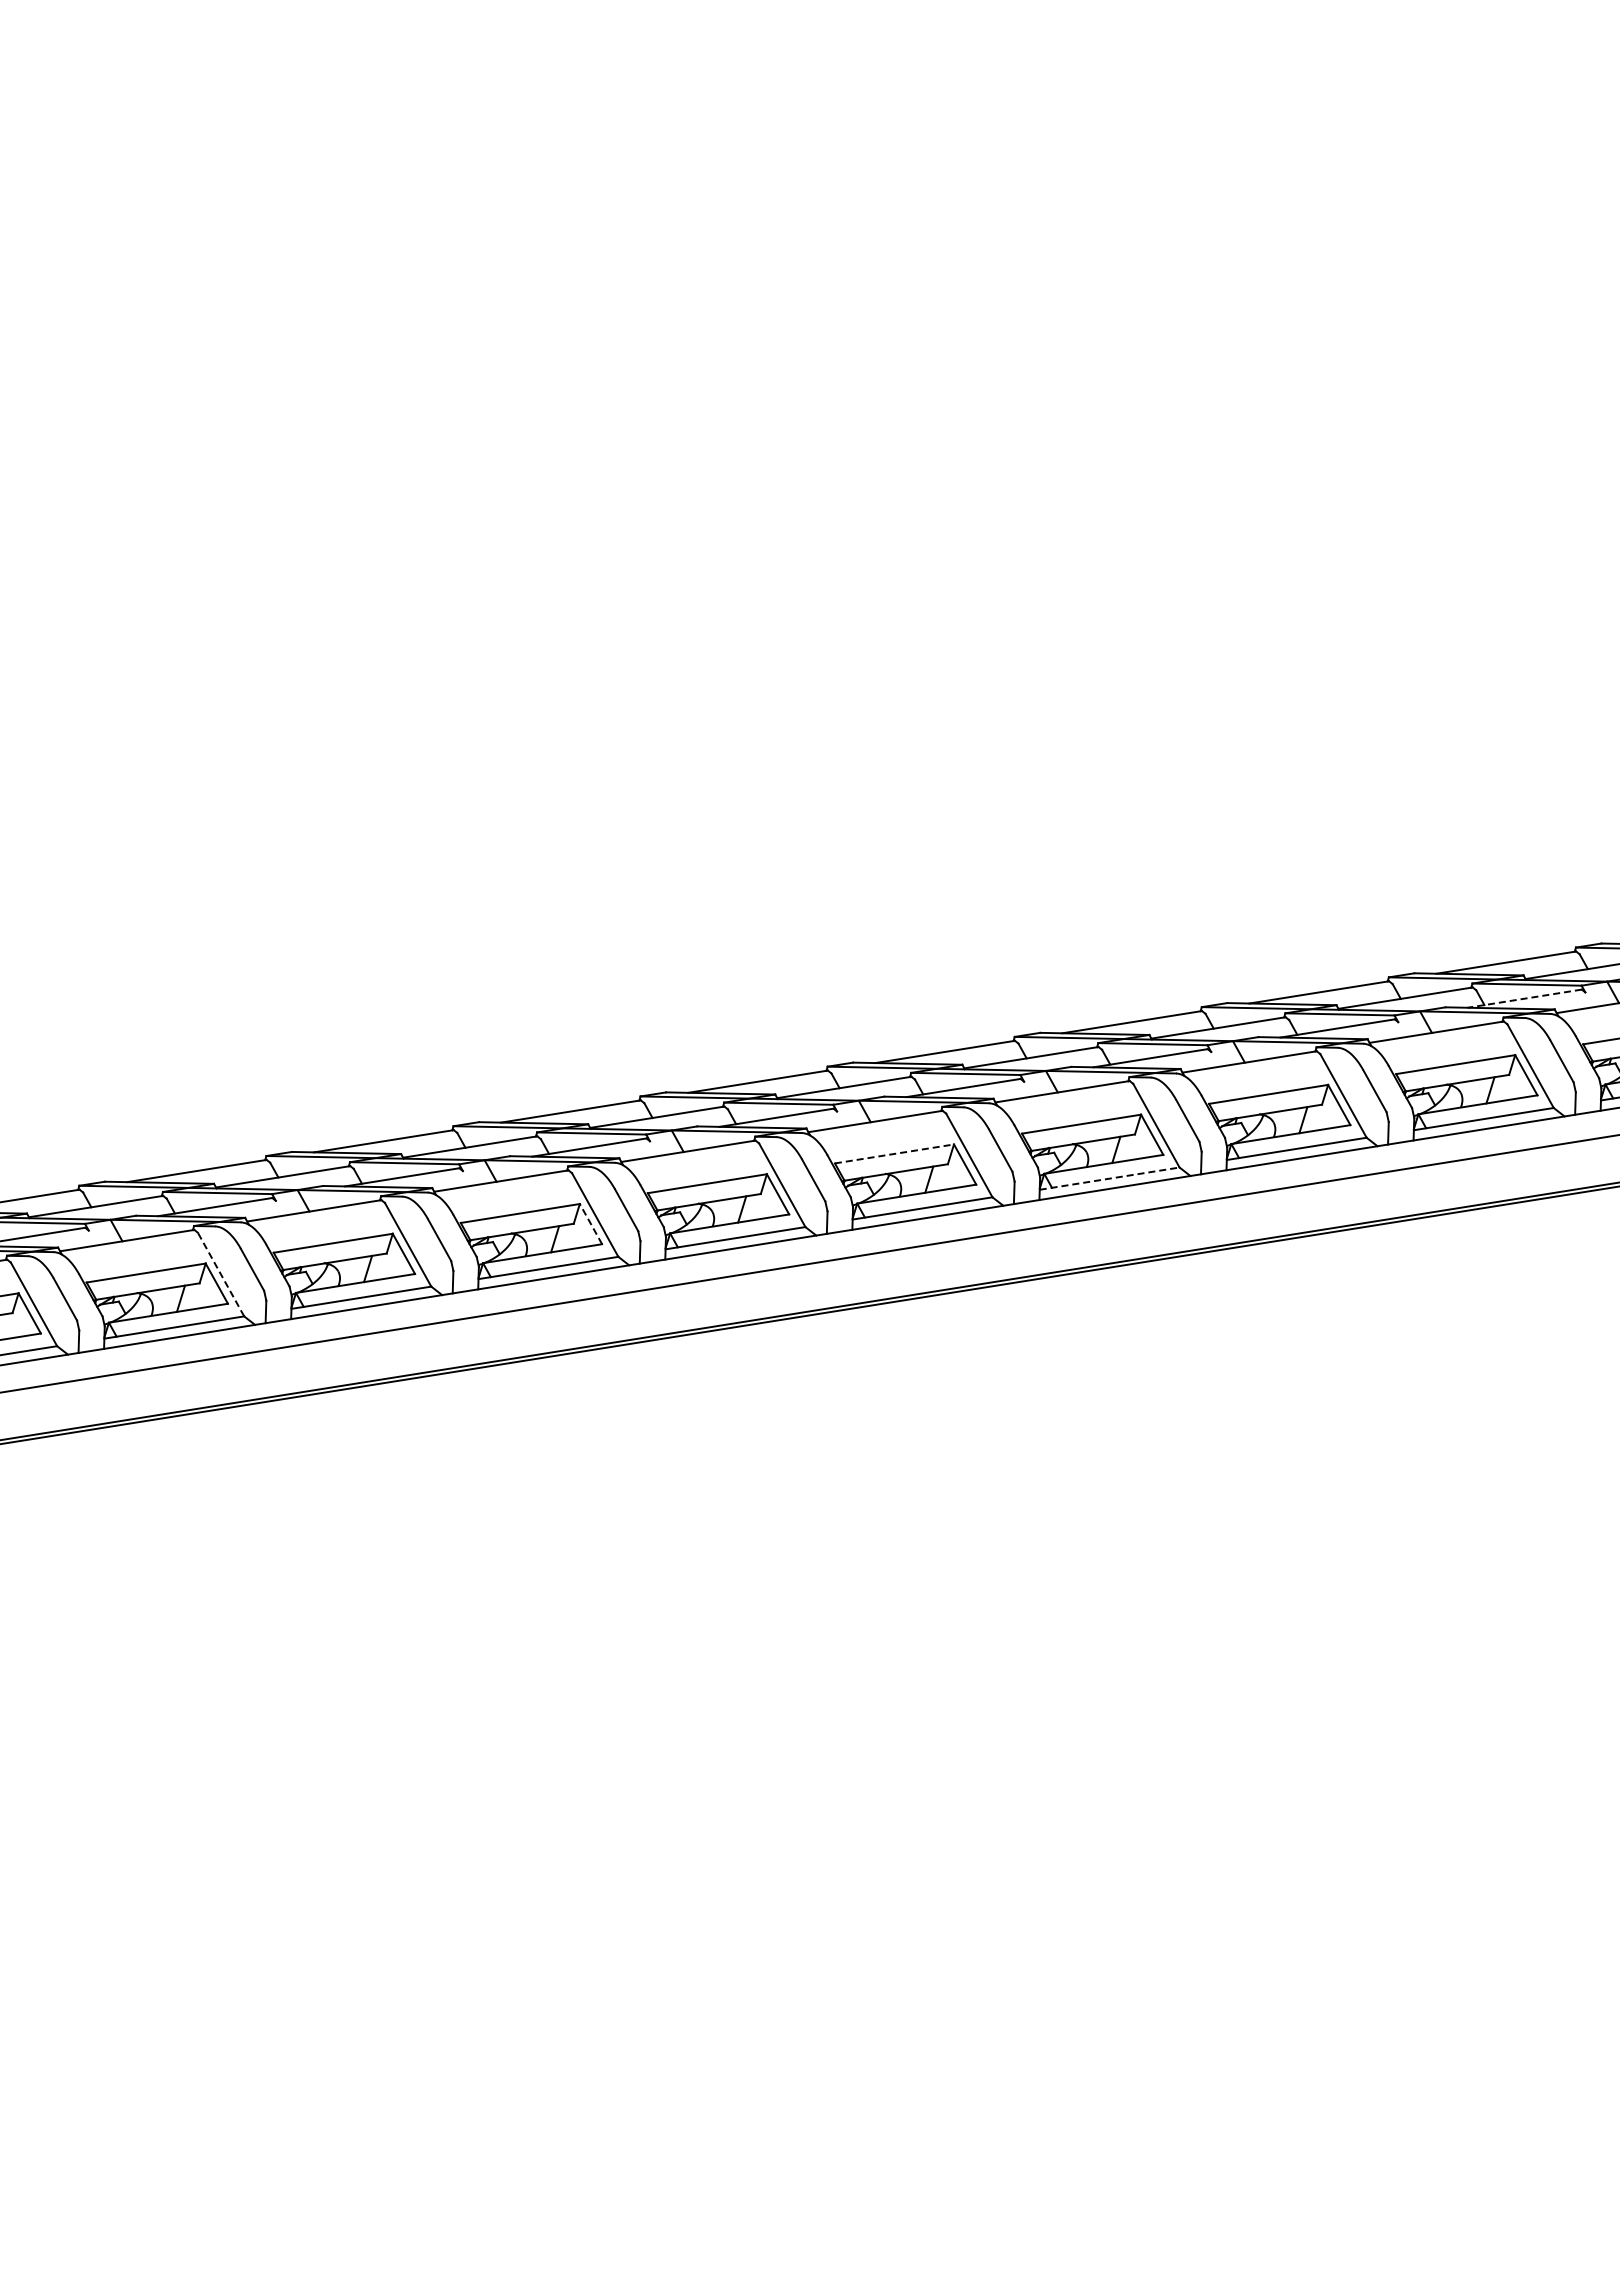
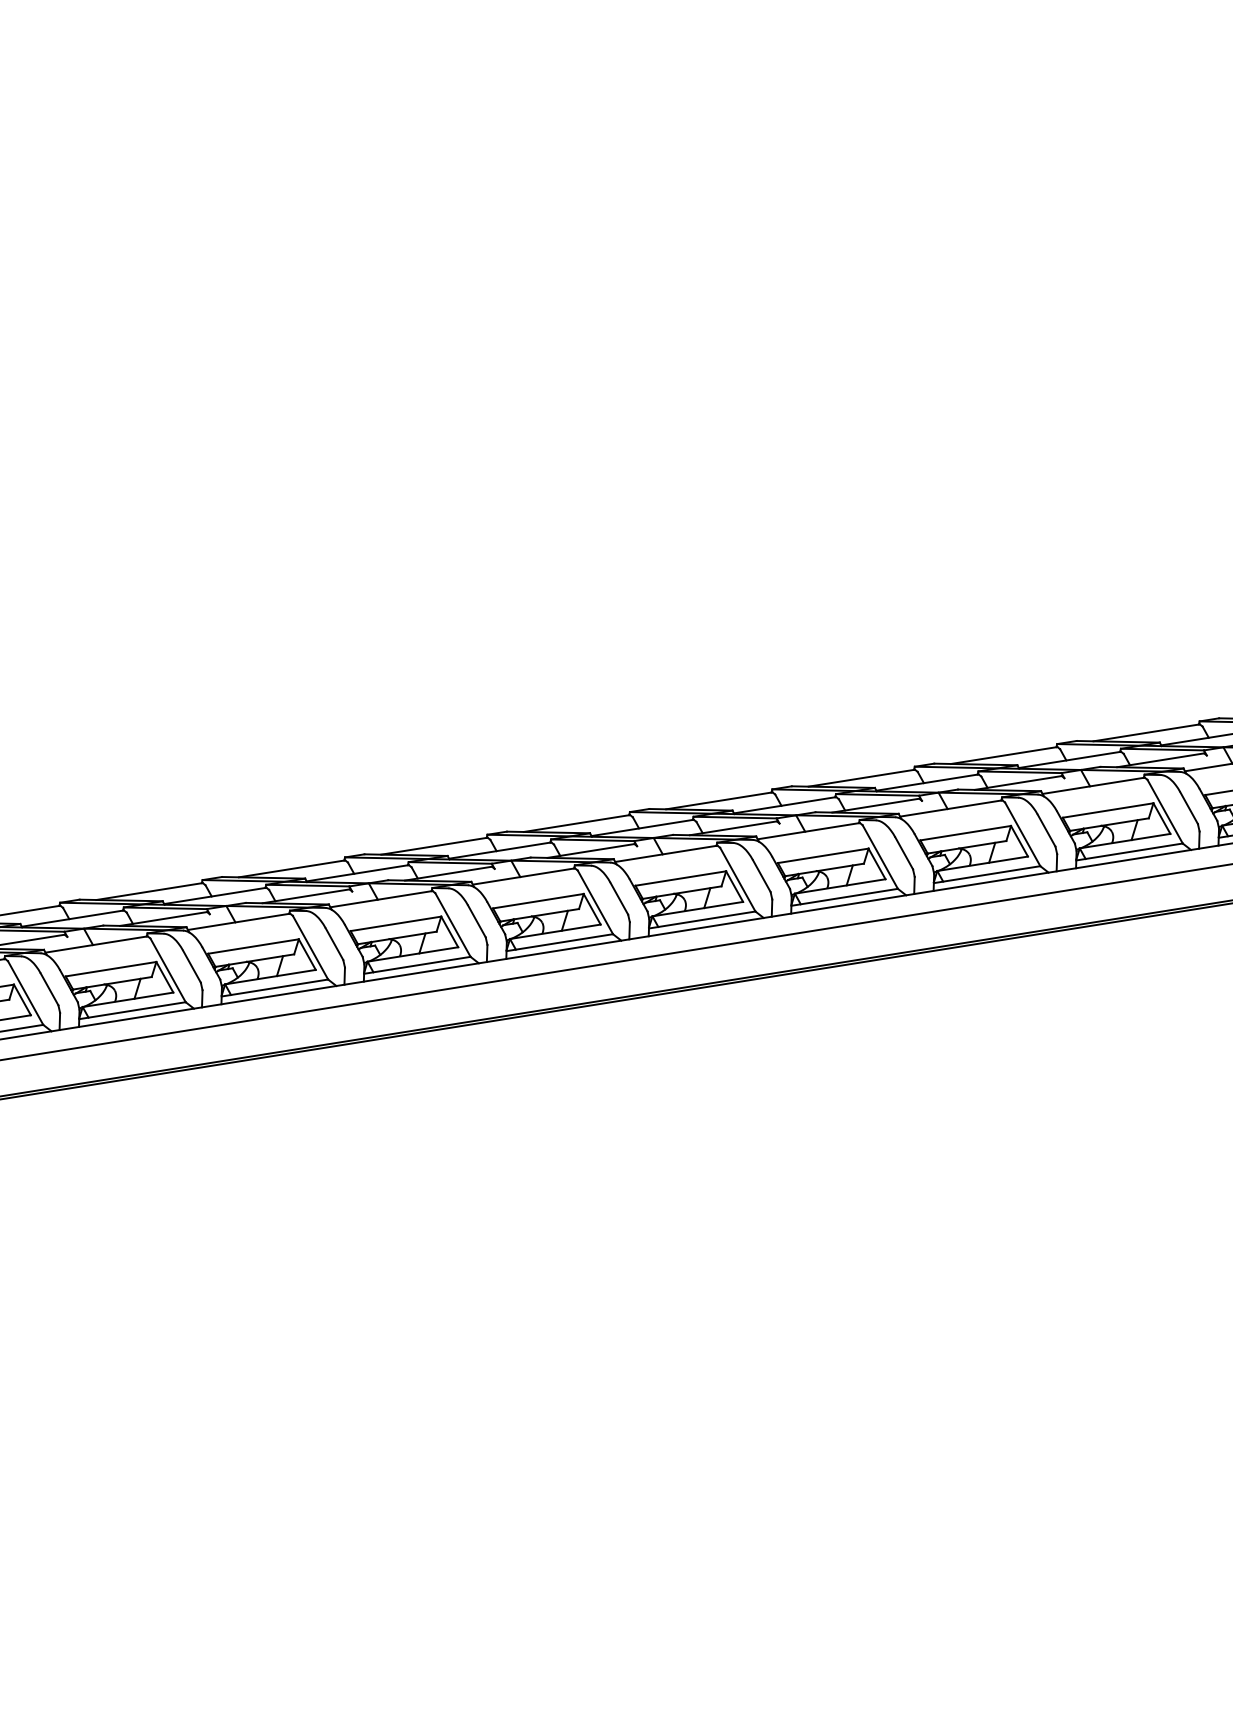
line: (1524, 998) -> (1160, 760), dashed -> solid
line: (894, 1153) -> (680, 878), dashed -> solid
line: (1109, 1178) -> (844, 897), dashed -> solid
line: (590, 1224) -> (449, 932), dashed -> solid
line: (221, 1274) -> (168, 970), dashed -> solid

